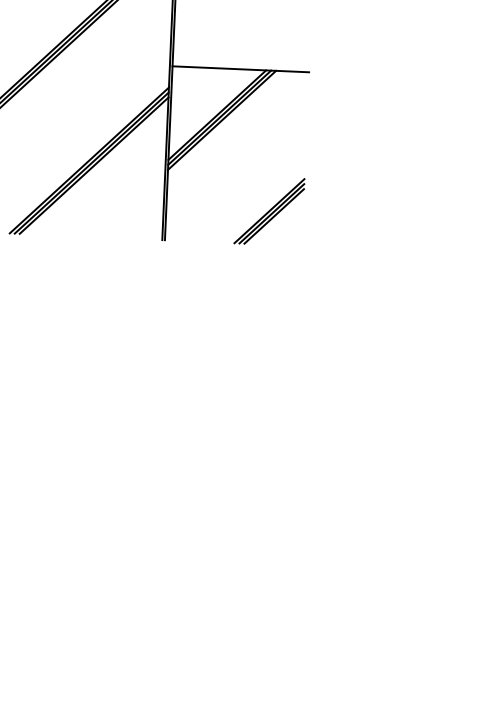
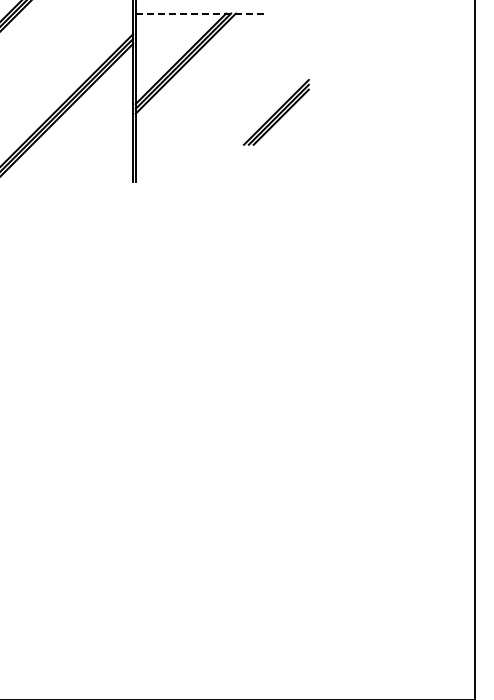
line: (241, 69) -> (202, 13), solid -> dashed
part: (269, 211) -> (276, 112), moved

